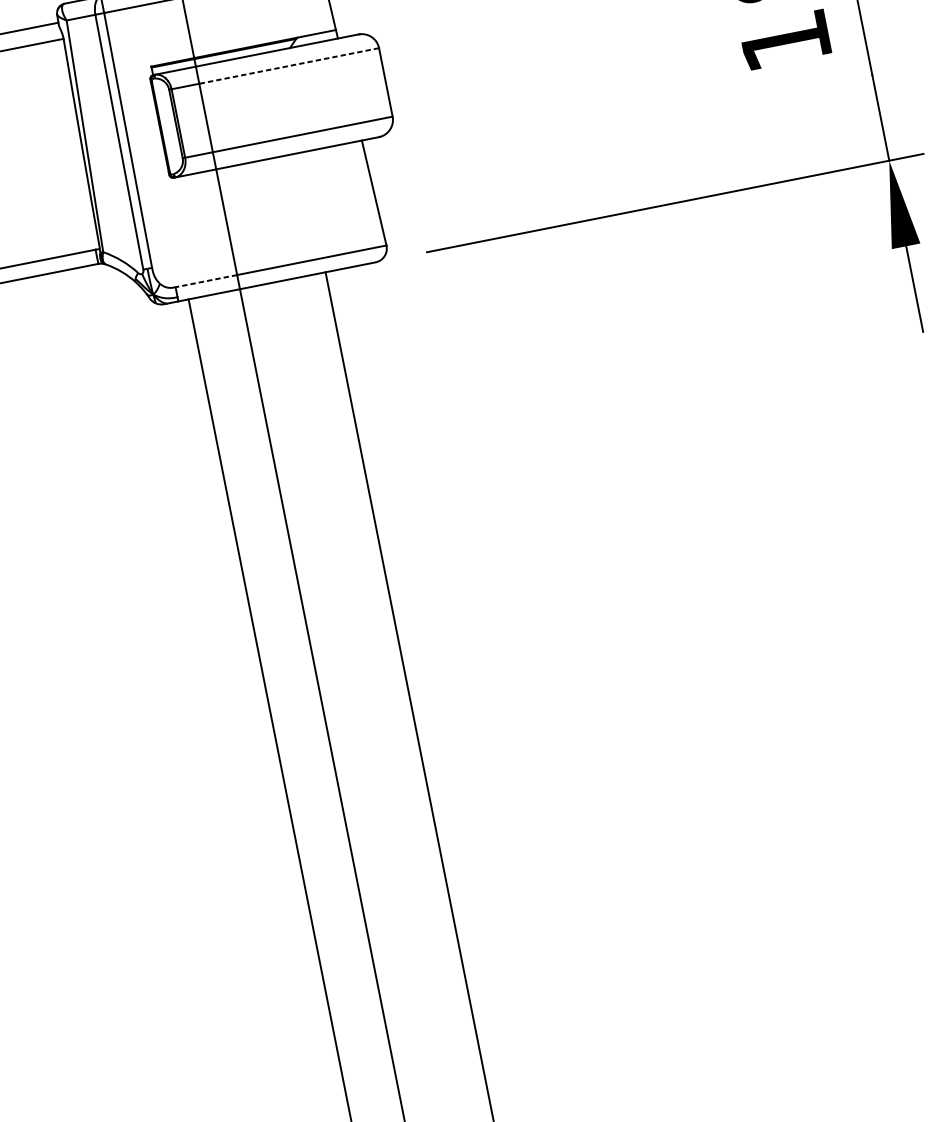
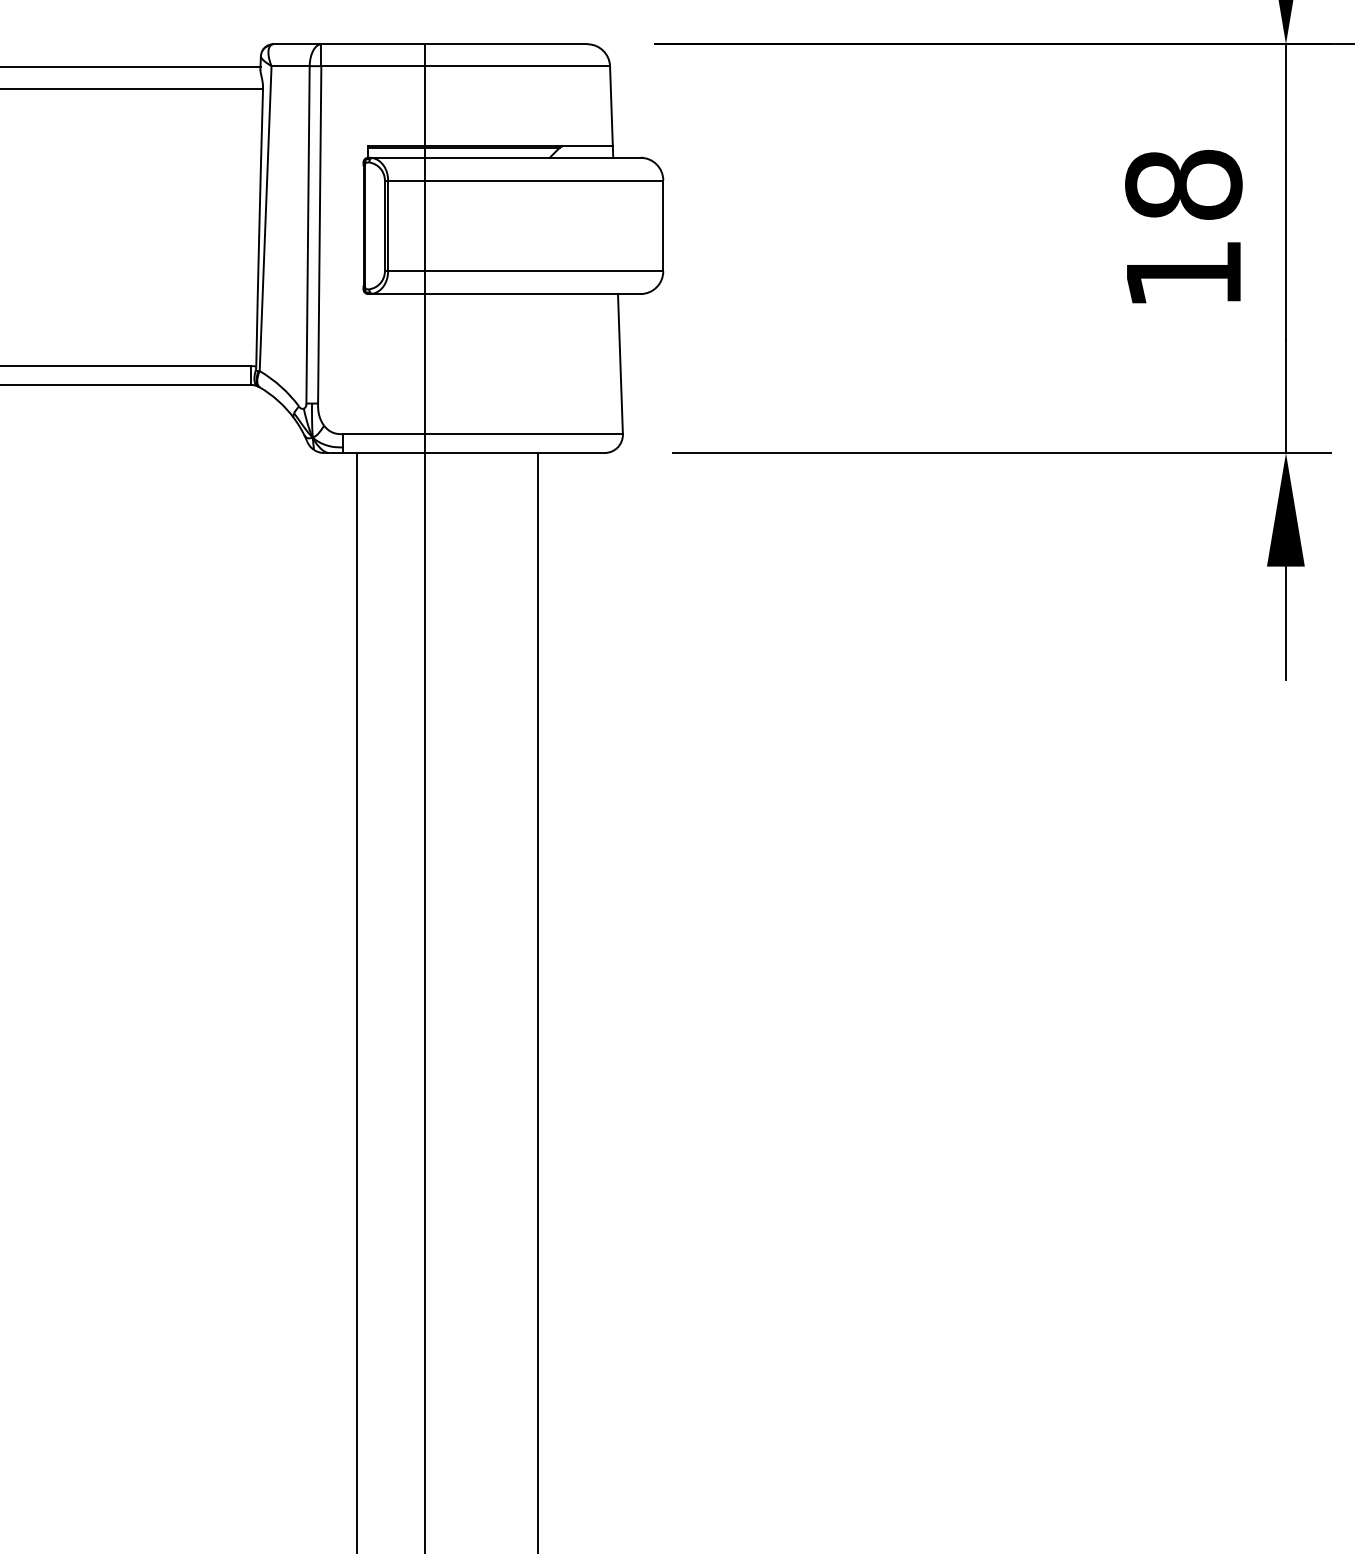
line: (288, 66) -> (543, 180), dashed -> solid
line: (206, 281) -> (384, 434), dashed -> solid

